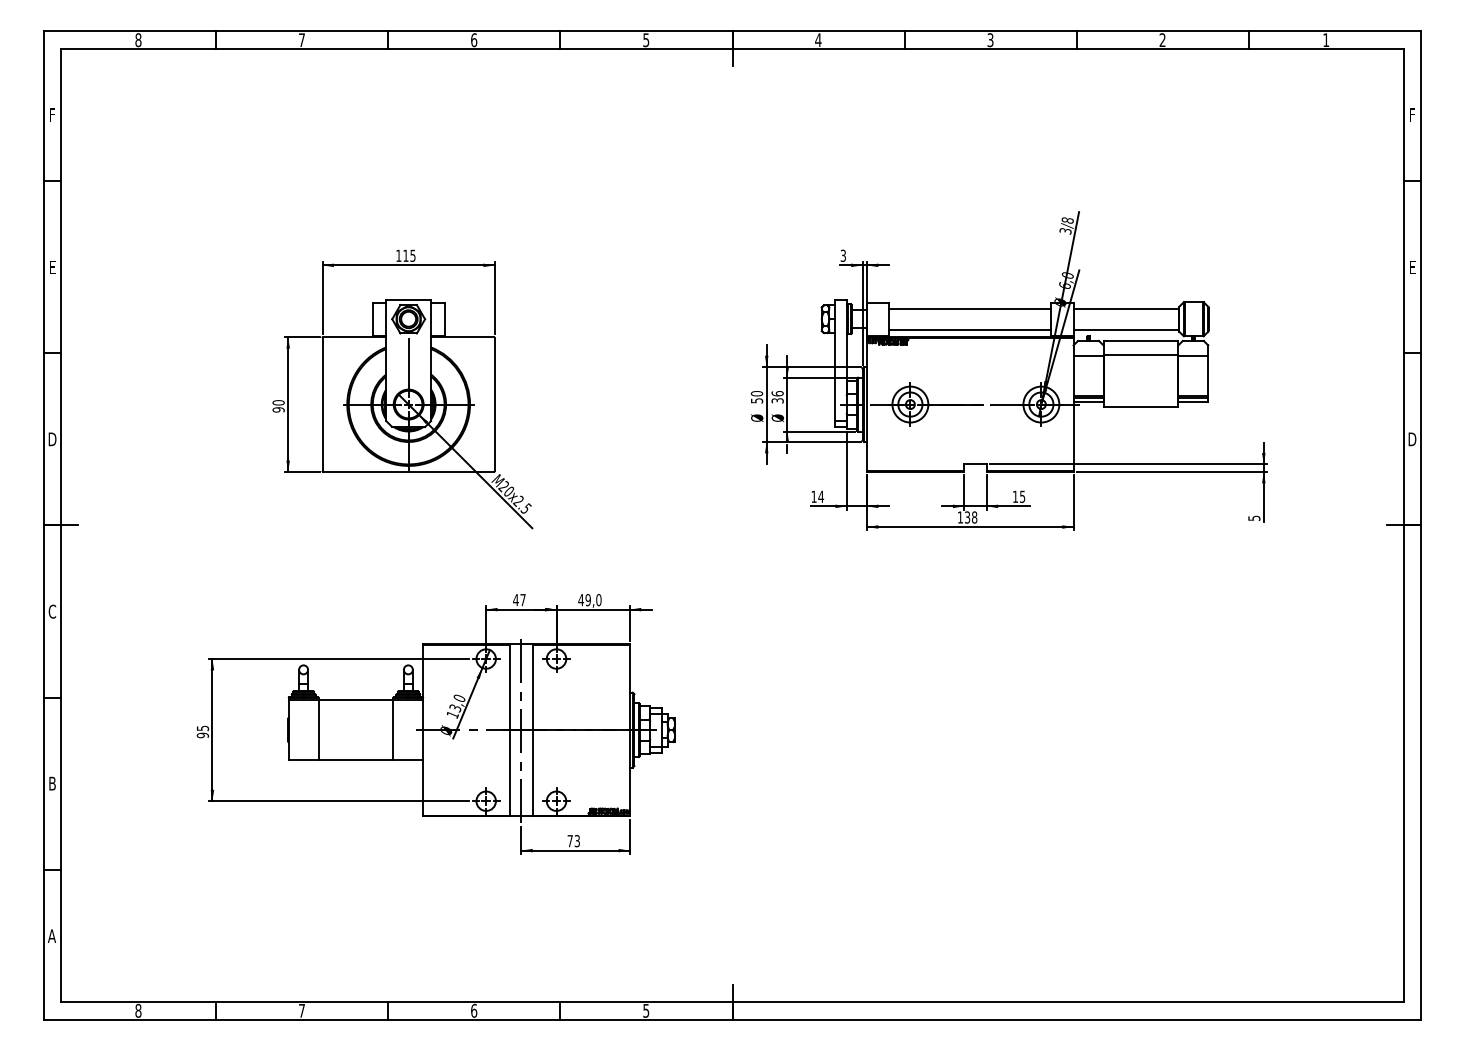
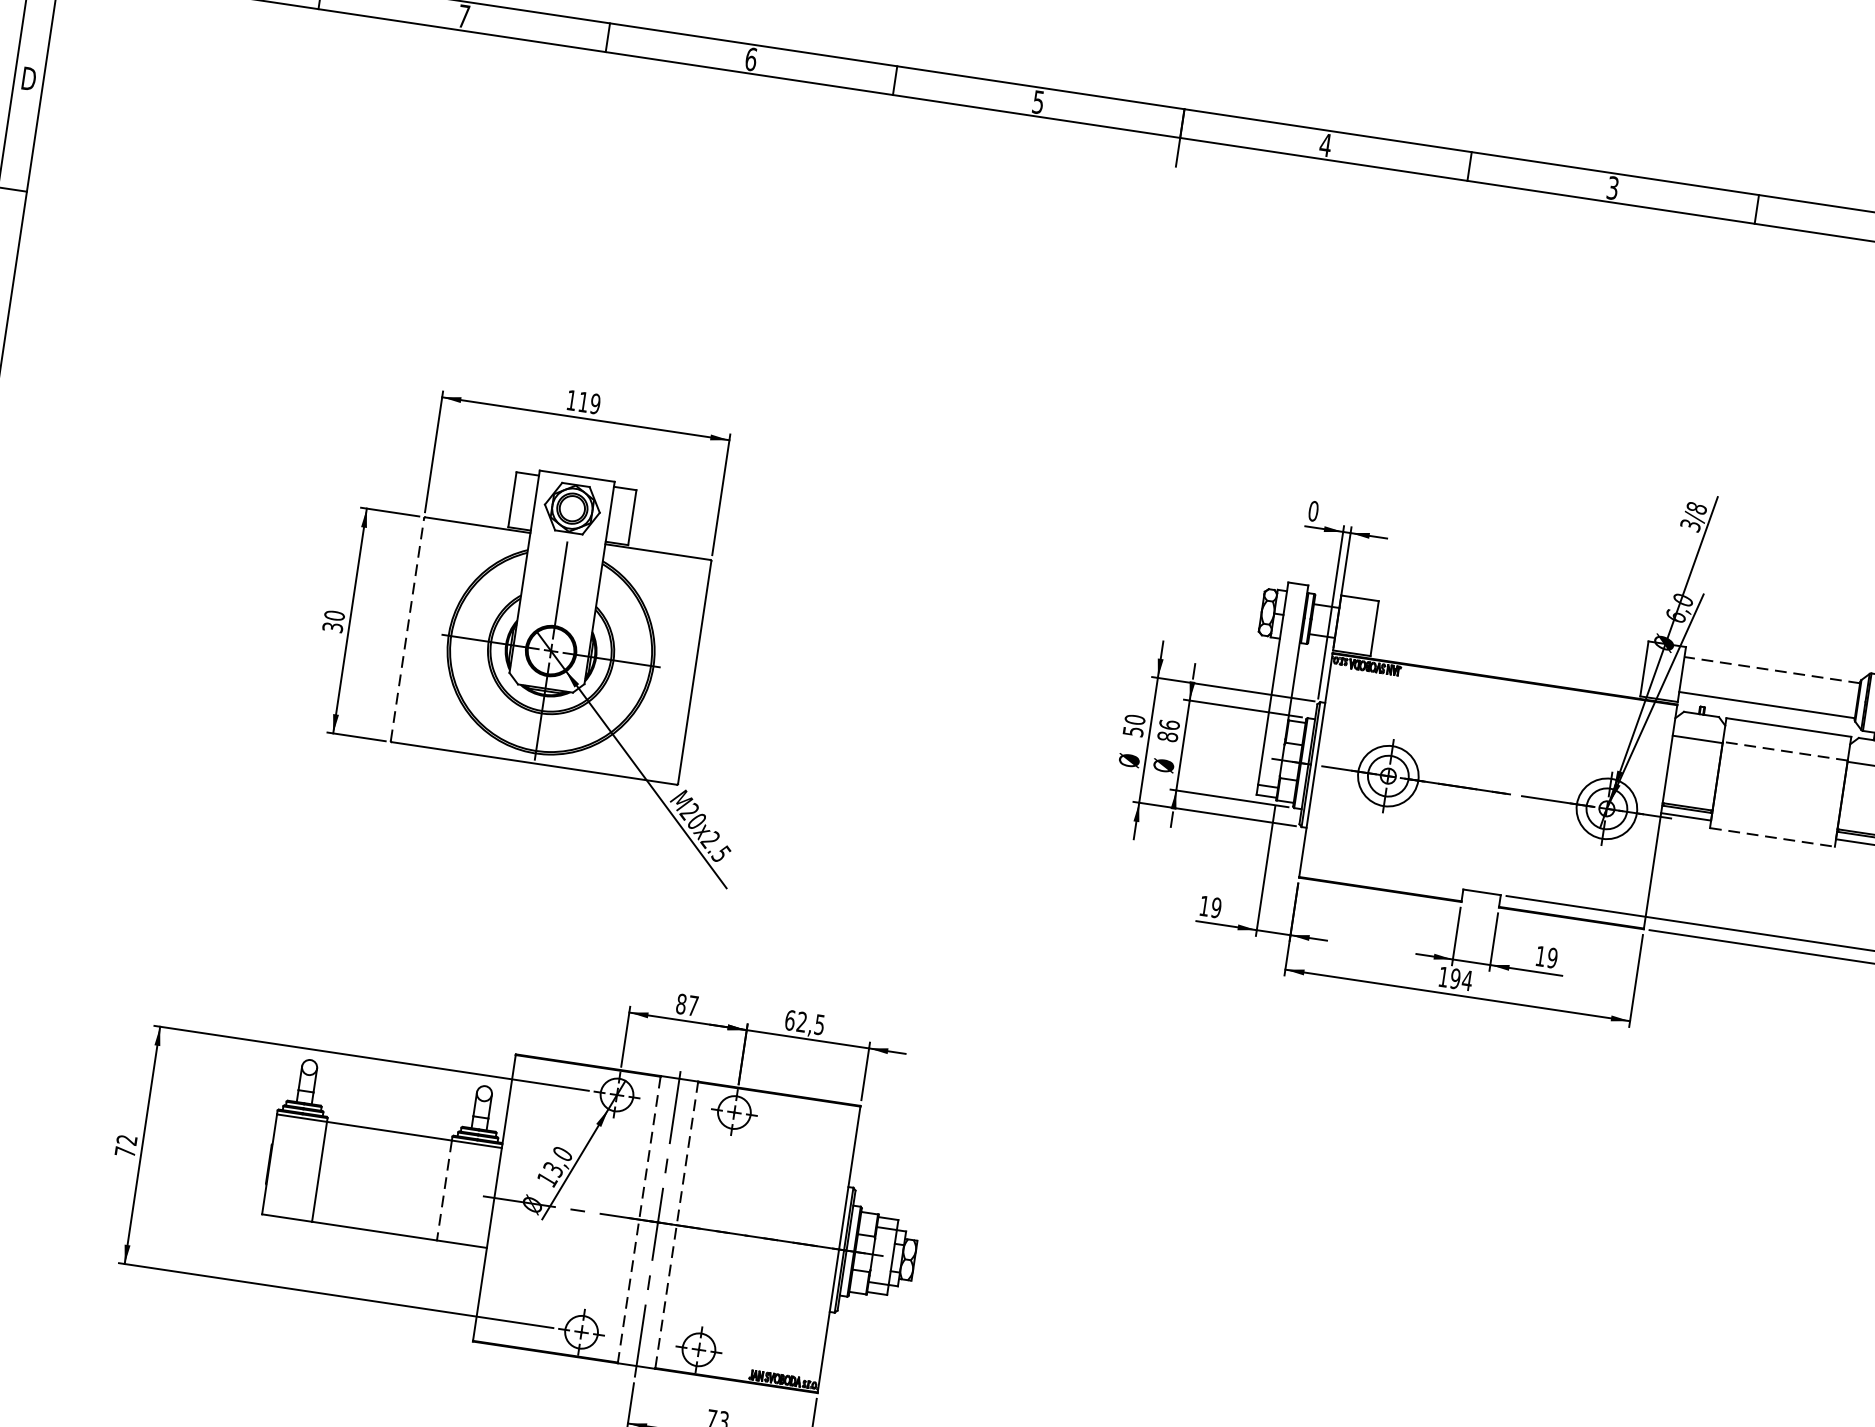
text: (52, 114) -> (29, 78), F -> D
text: (412, 255) -> (594, 403), 115 -> 119
text: (843, 255) -> (1313, 510), 3 -> 0
line: (970, 308) -> (1512, 630), removed
line: (1126, 308) -> (1772, 669), solid -> dashed
line: (970, 329) -> (1507, 665), removed
line: (1140, 355) -> (1784, 751), solid -> dashed
text: (777, 400) -> (1167, 736), 36 -> 86
line: (322, 404) -> (407, 629), solid -> dashed
line: (1141, 406) -> (1773, 837), solid -> dashed
text: (278, 409) -> (332, 626), 90 -> 30
text: (821, 496) -> (1217, 907), 14 -> 19
text: (1022, 496) -> (1552, 957), 15 -> 19
text: (970, 517) -> (1460, 979), 138 -> 194
text: (515, 600) -> (680, 1004), 47 -> 87
text: (589, 600) -> (803, 1023), 49,0 -> 62,5
line: (393, 730) -> (444, 1191), solid -> dashed
line: (510, 730) -> (639, 1220), solid -> dashed
line: (532, 730) -> (676, 1225), solid -> dashed
text: (202, 731) -> (125, 1145), 95 -> 72

